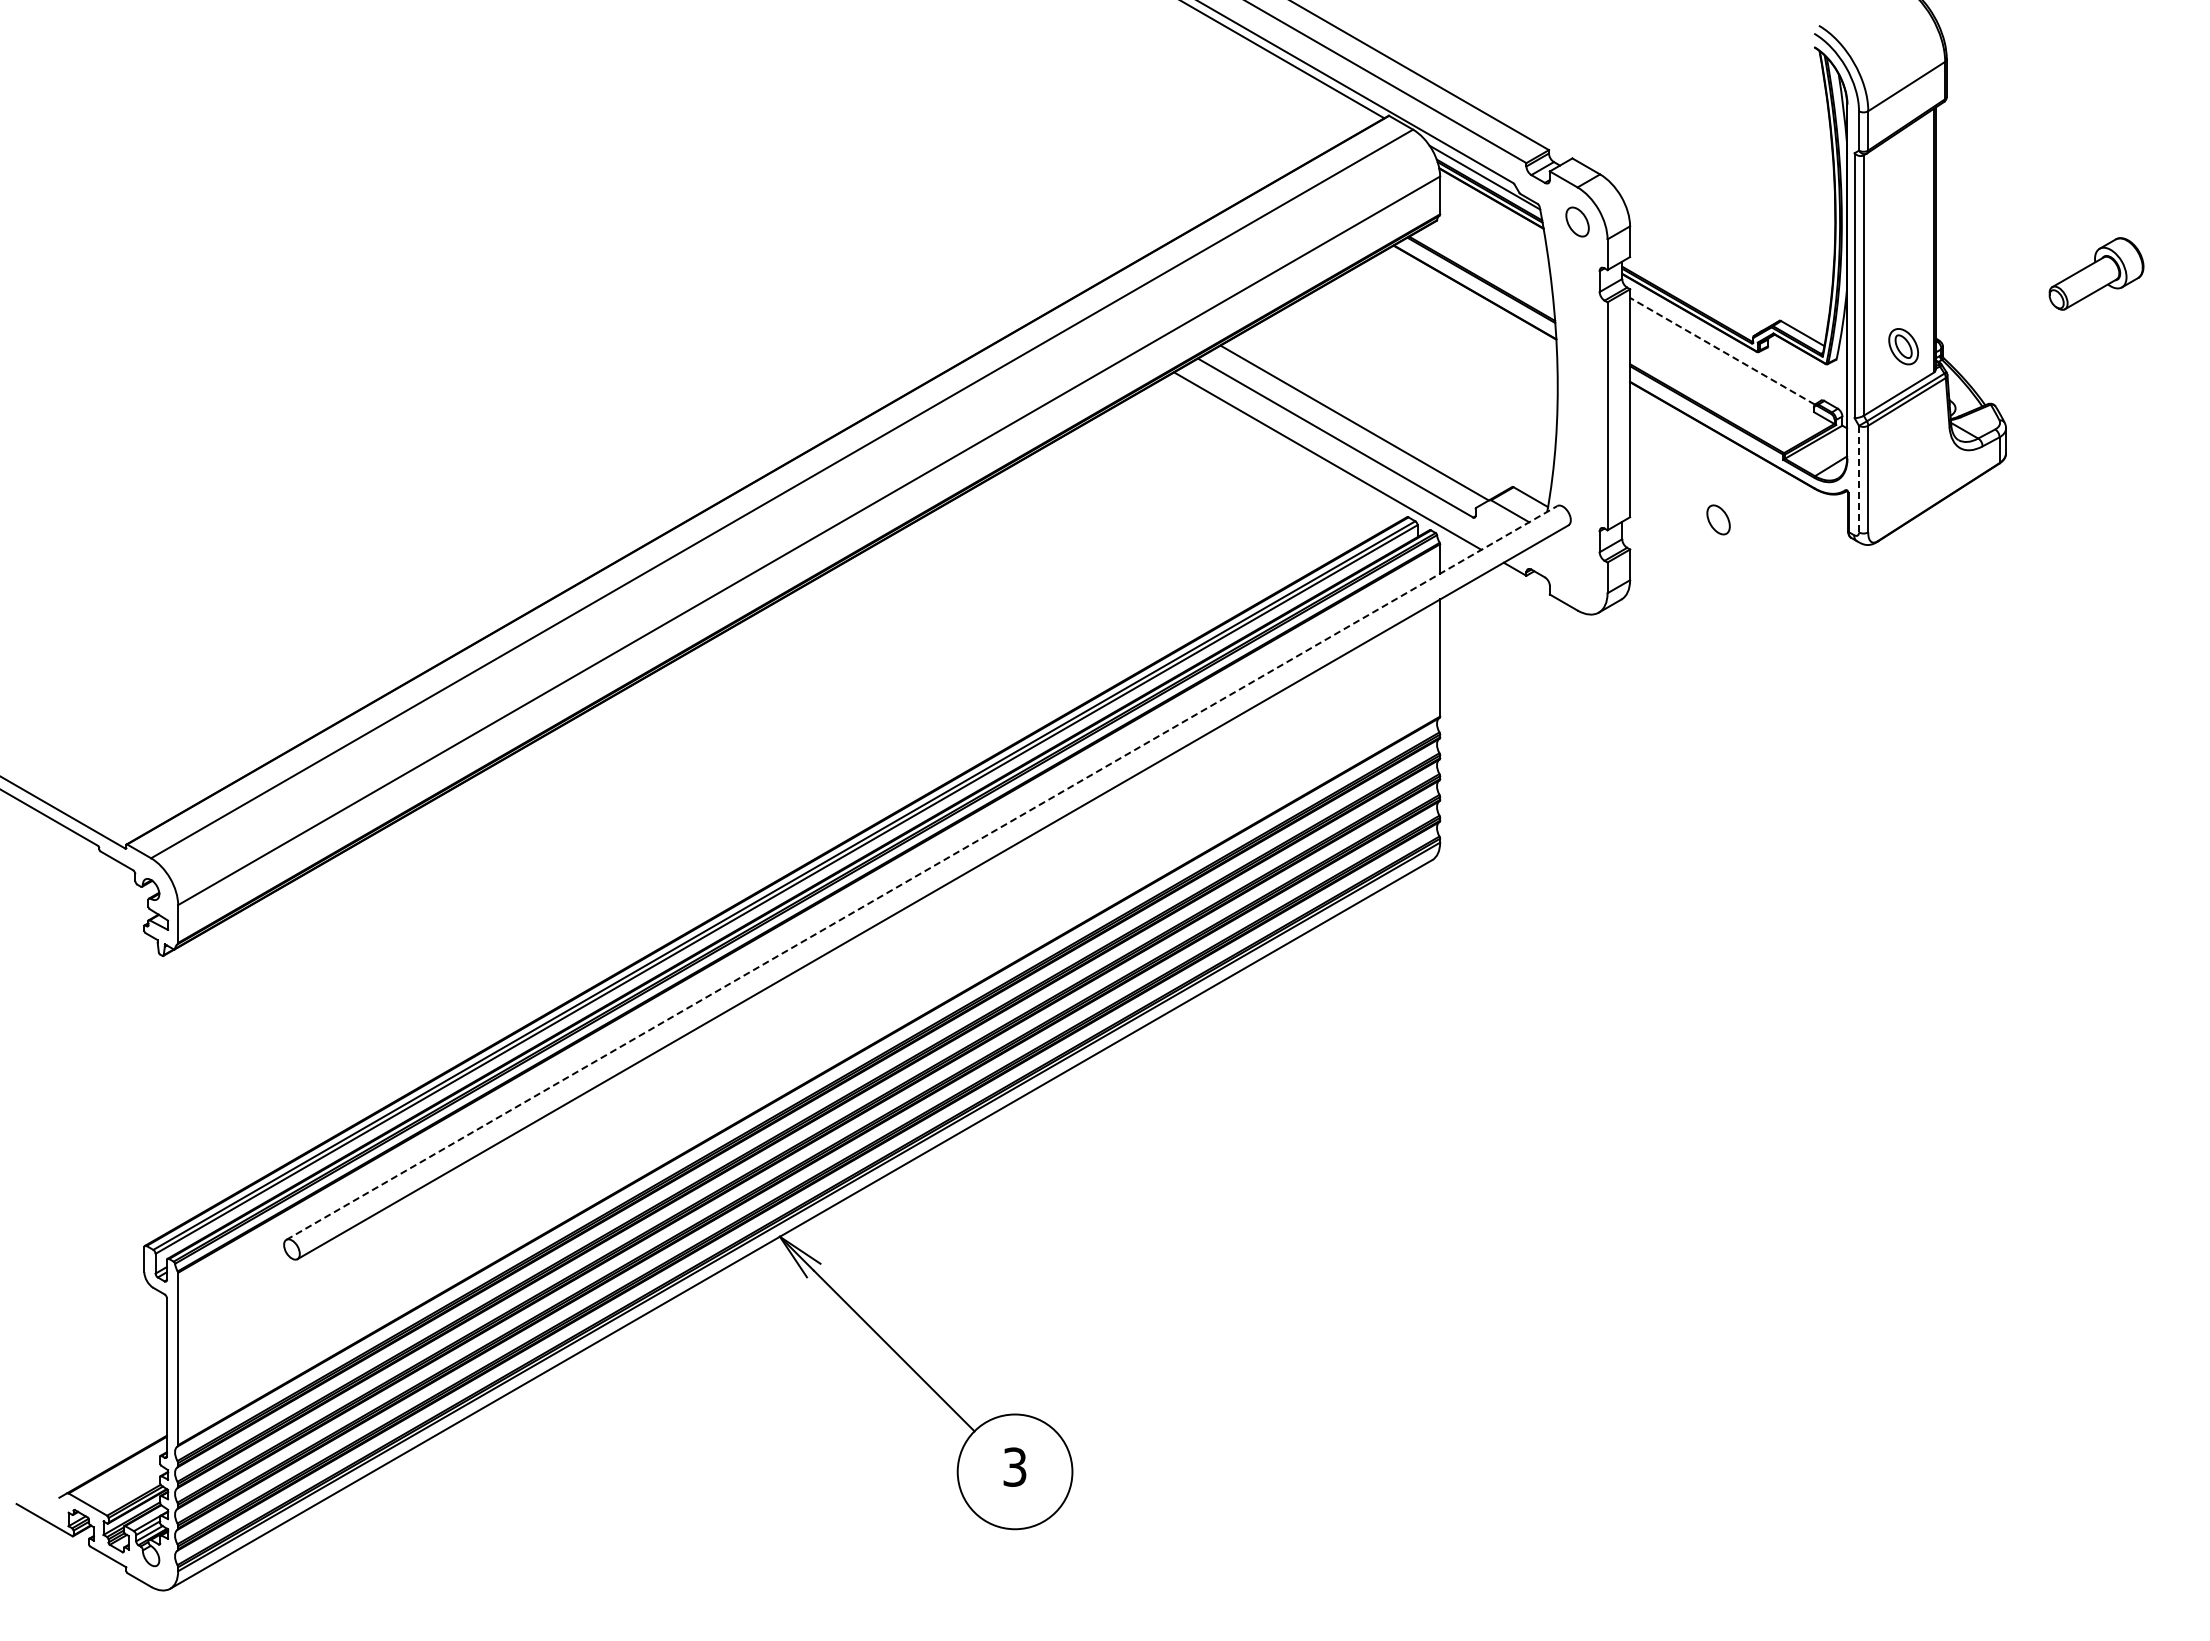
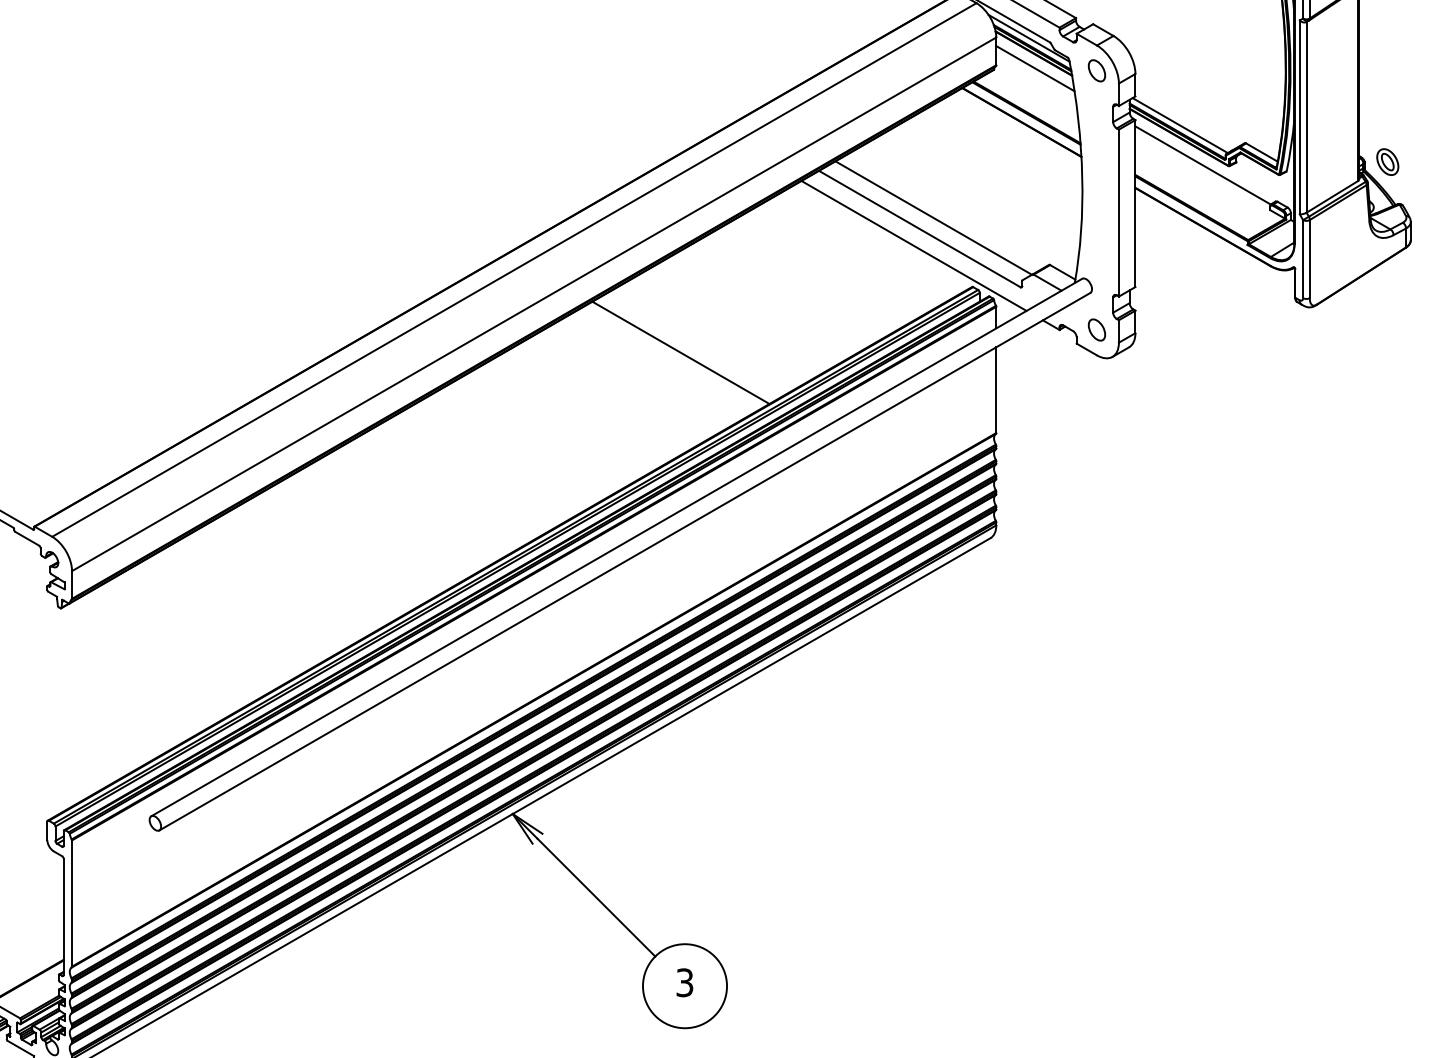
line: (1493, 218) -> (1035, 68), added
line: (1691, 296) -> (1180, 125), added
part: (1903, 346) -> (1387, 161), moved
line: (1722, 351) -> (1203, 165), dashed -> solid
line: (1859, 479) -> (1303, 259), dashed -> solid
part: (1718, 519) -> (1096, 329), moved
line: (1009, 606) -> (680, 352), added
line: (921, 872) -> (616, 547), dashed -> solid

